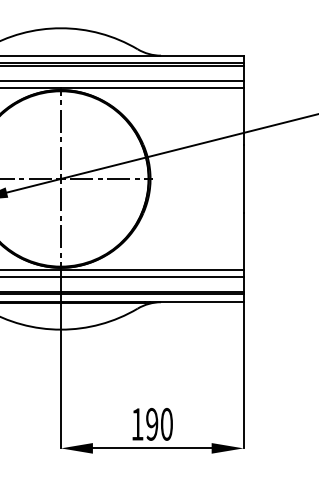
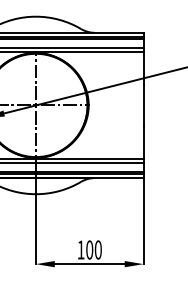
text: (151, 423) -> (89, 249), 190 -> 100

